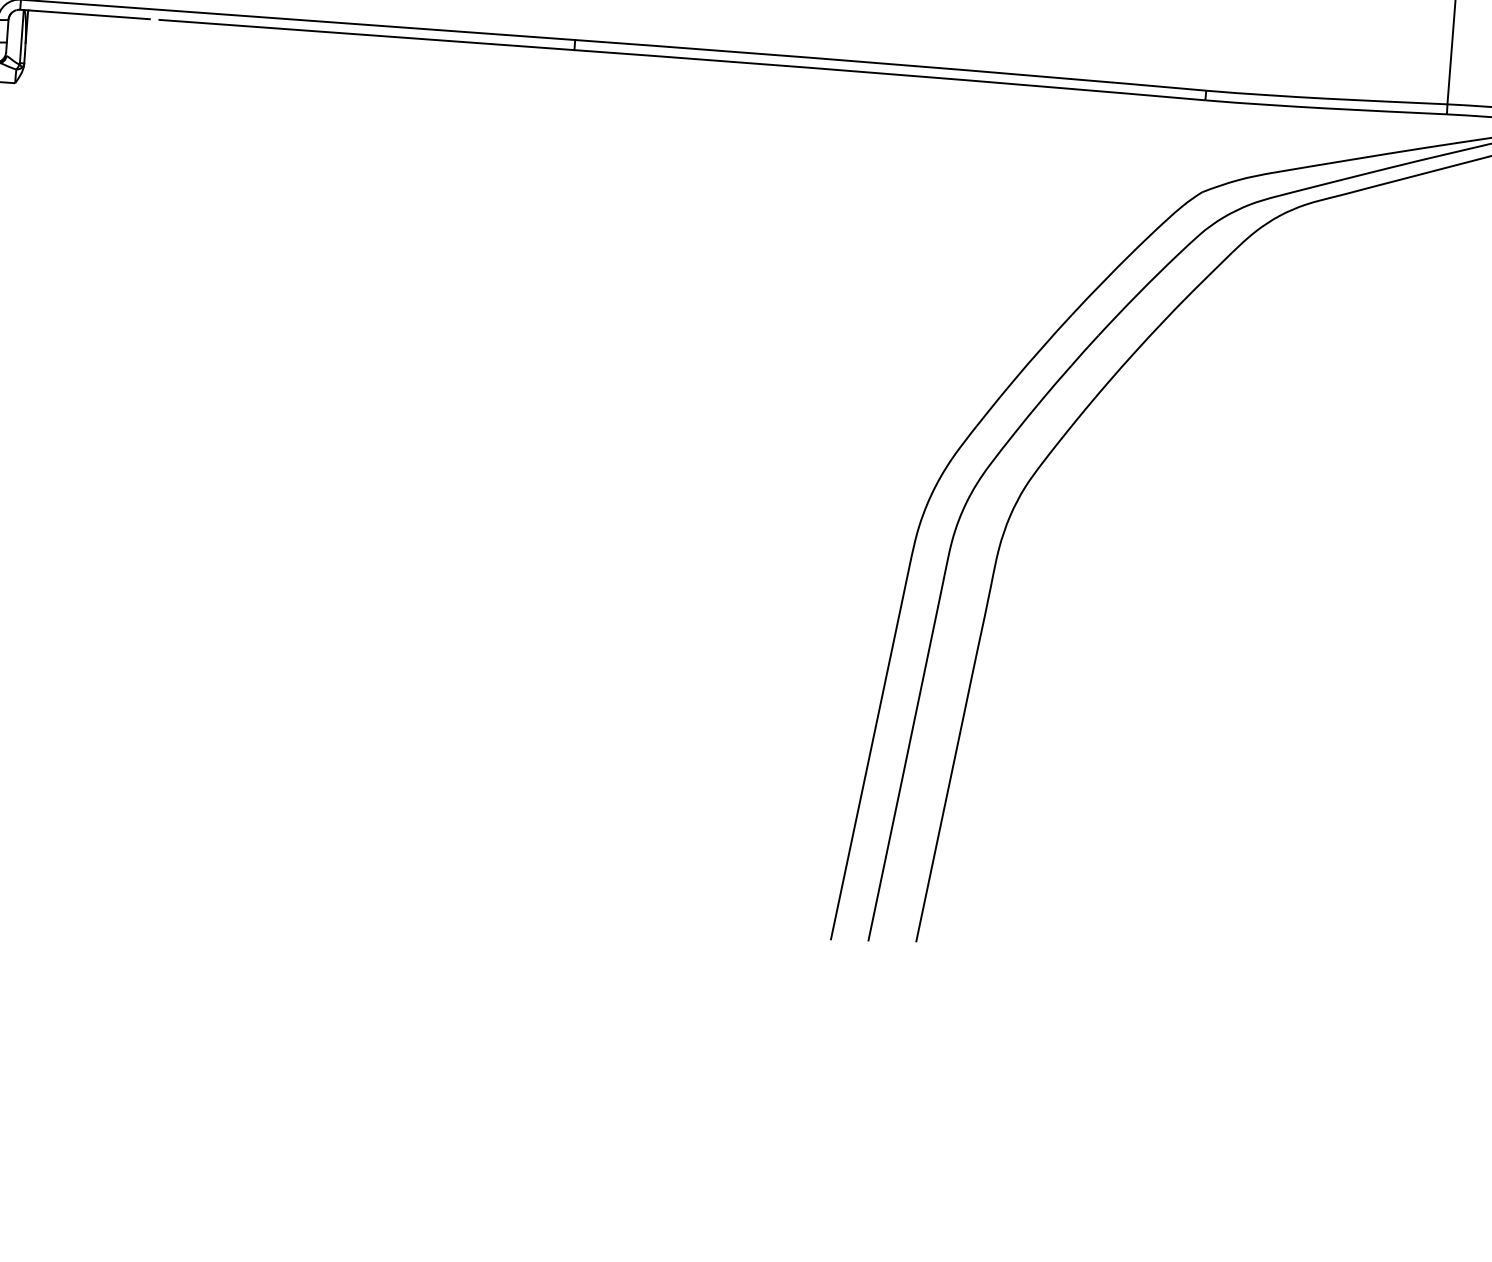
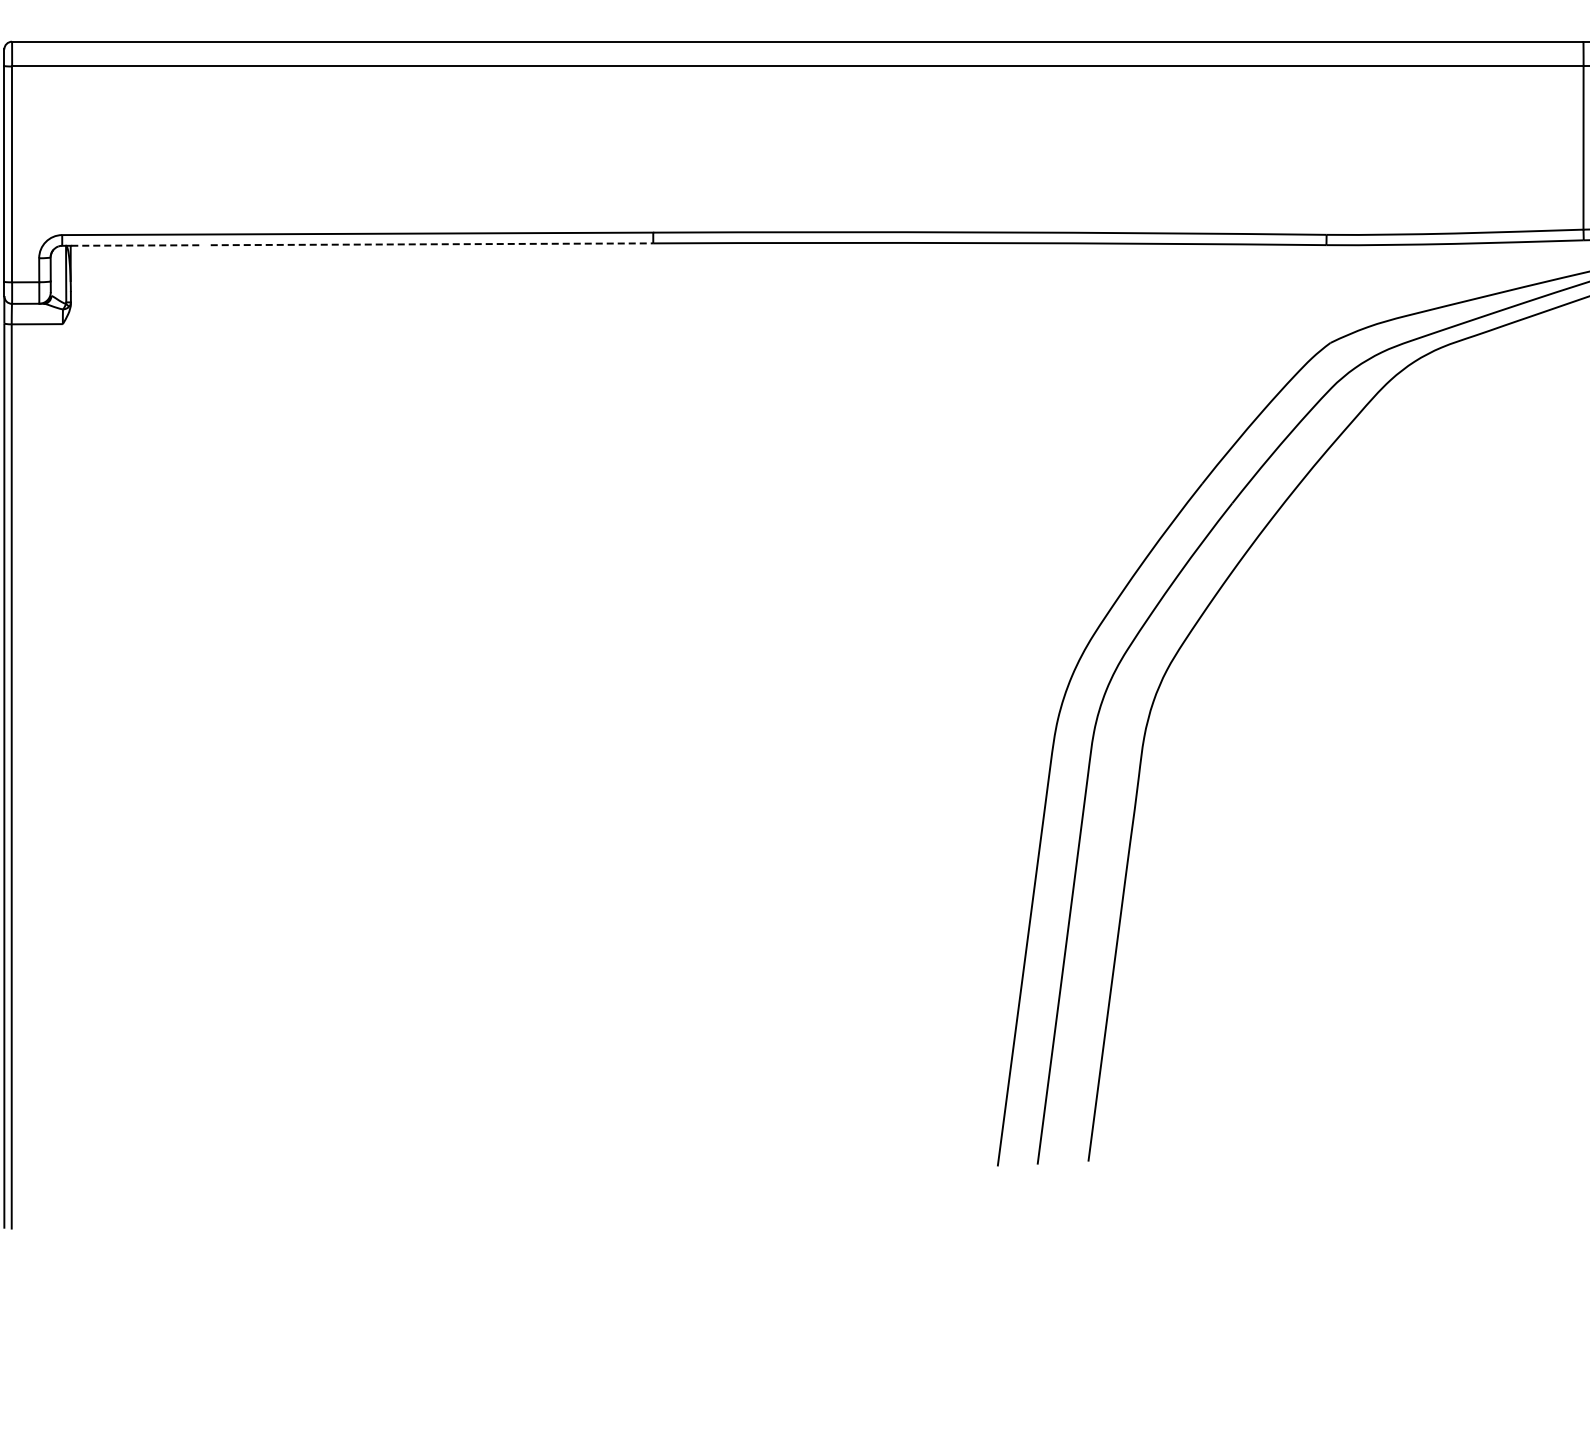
line: (88, 14) -> (135, 245), solid -> dashed
line: (367, 35) -> (432, 244), solid -> dashed

